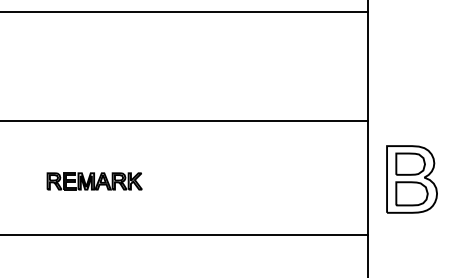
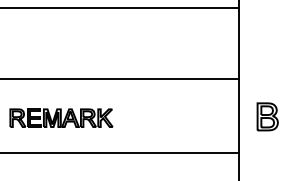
part: (411, 178) -> (267, 116), size x0.62
part: (94, 180) -> (61, 117), size x1.67

